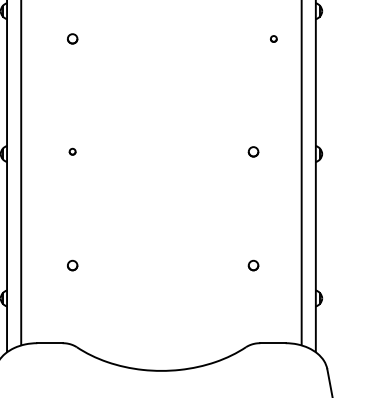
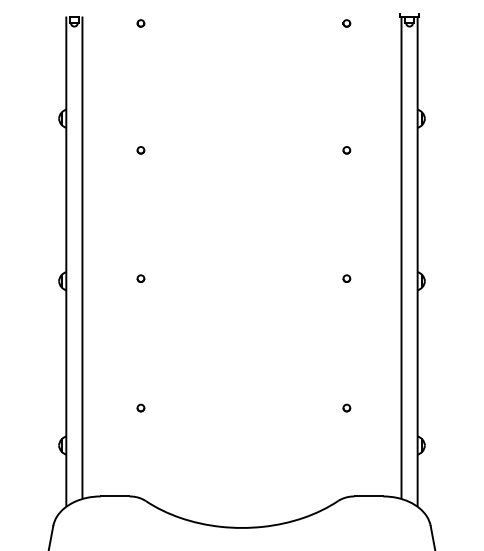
part: (72, 39) -> (140, 150), size x0.62
part: (273, 39) -> (346, 150), moved
part: (253, 151) -> (346, 278), size x0.62
part: (72, 265) -> (140, 407), size x0.62
part: (253, 265) -> (346, 407), size x0.62

